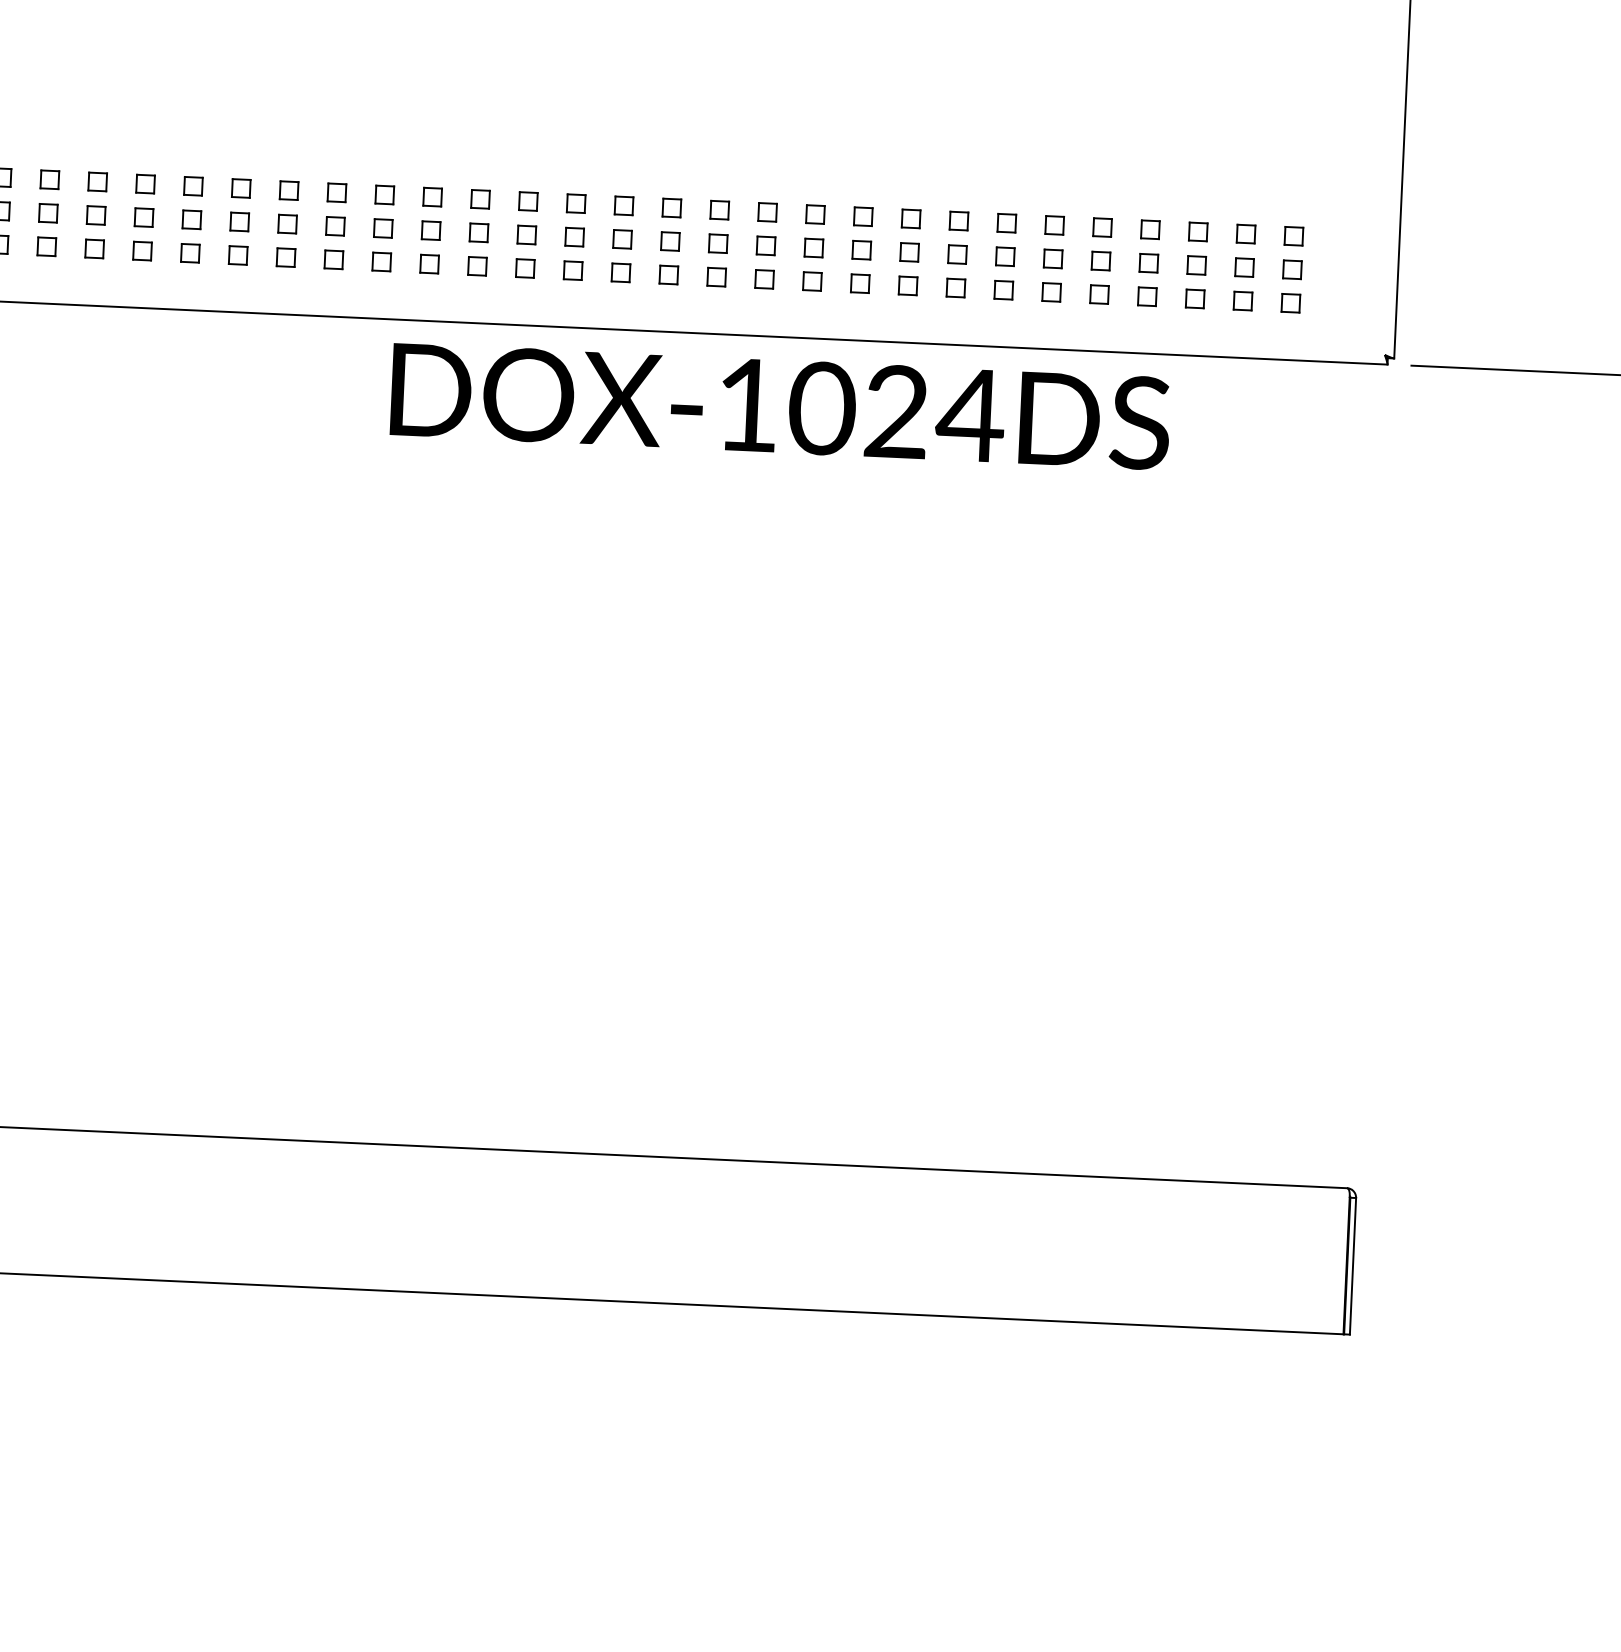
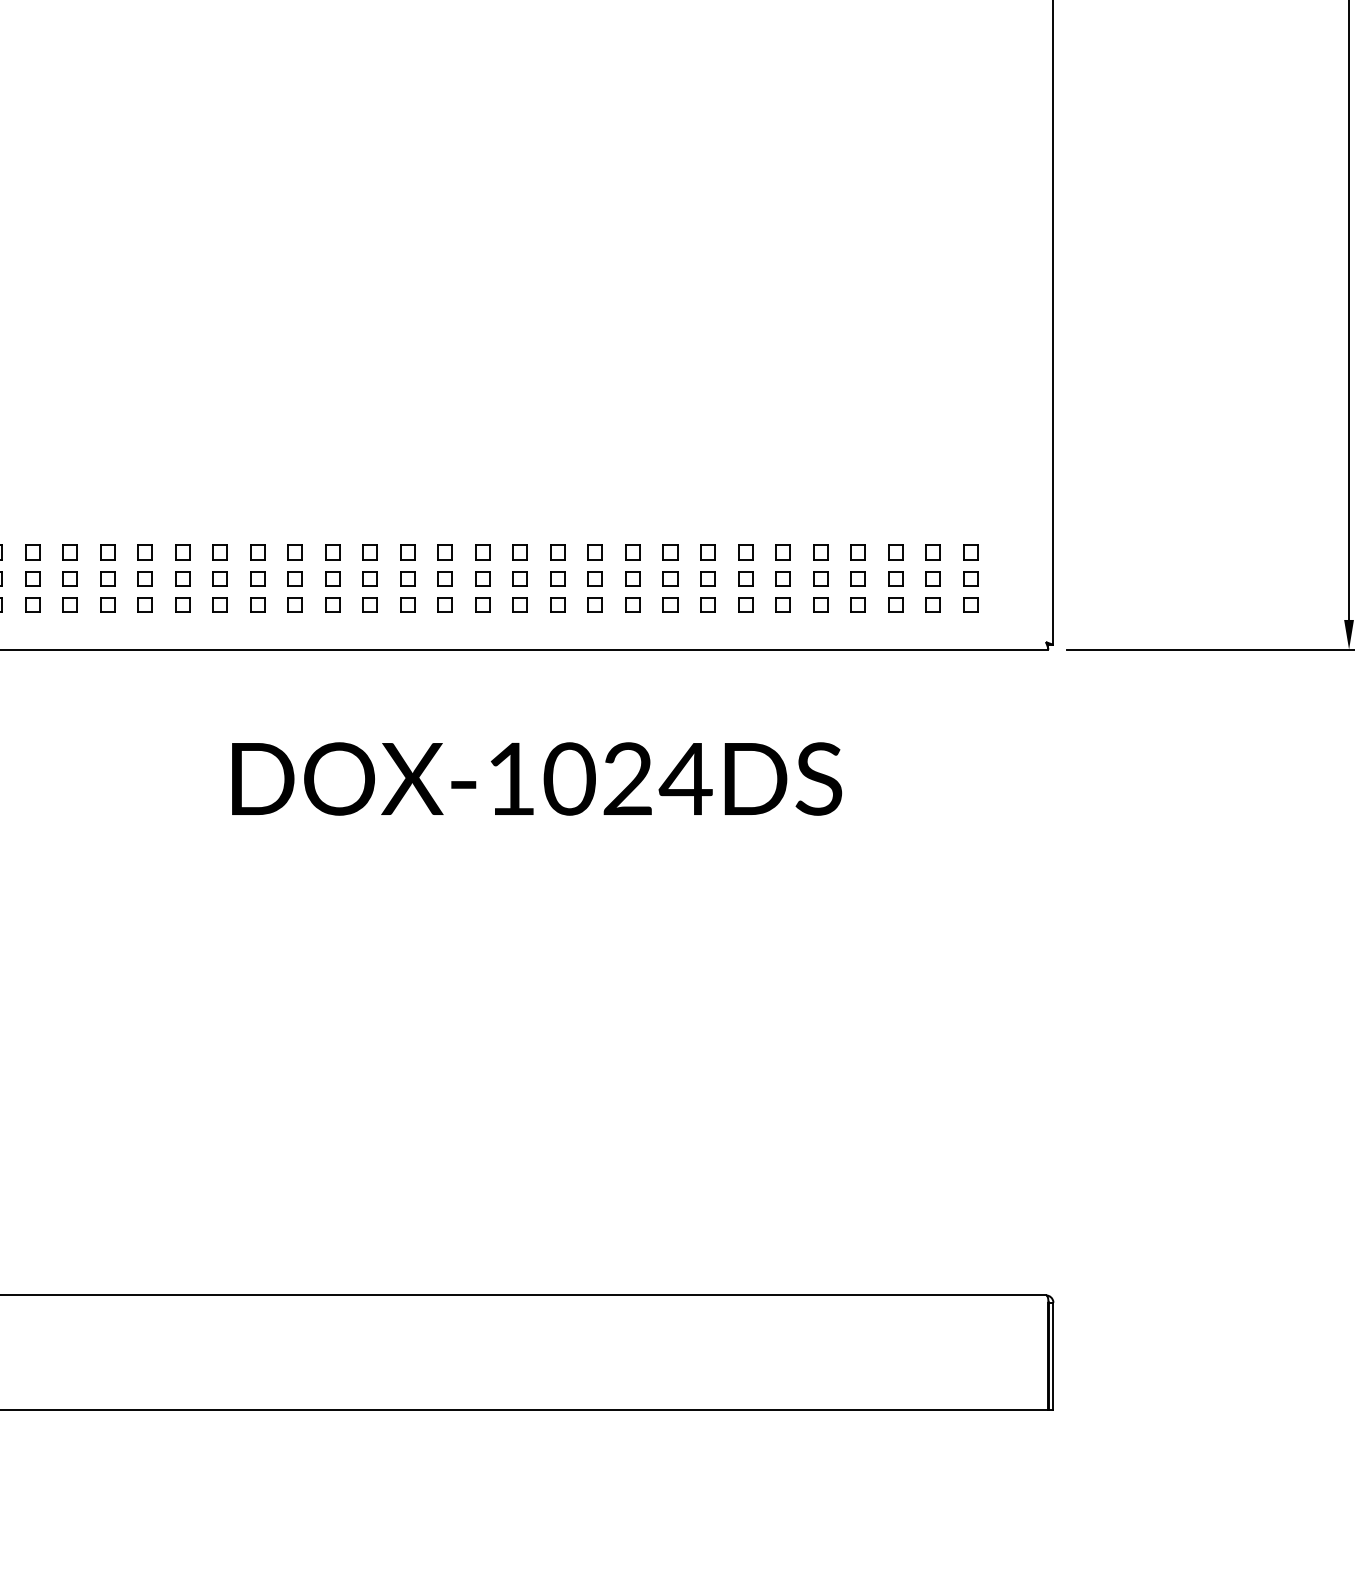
text: (781, 406) -> (537, 778), moved

